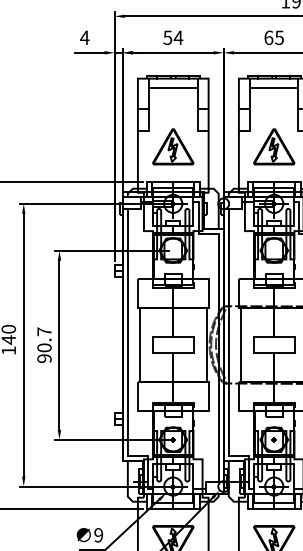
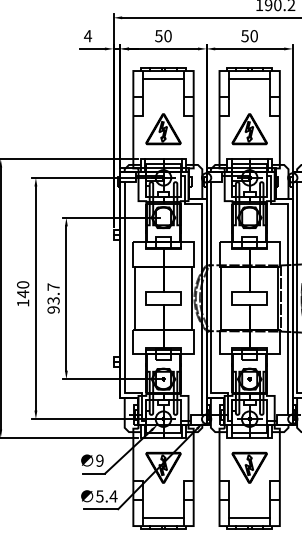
text: (177, 38) -> (167, 36), 54 -> 50
text: (274, 38) -> (249, 36), 65 -> 50
text: (44, 347) -> (53, 300), 90.7 -> 93.7

